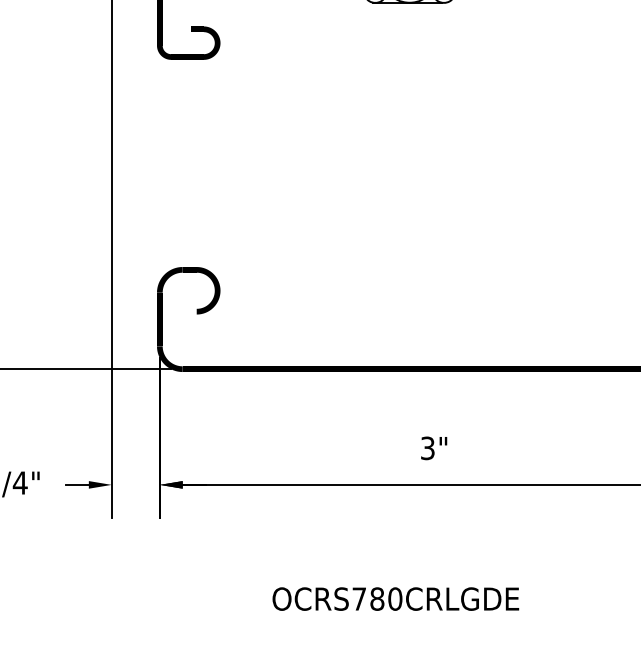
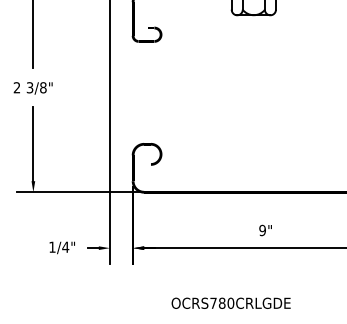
text: (427, 448) -> (262, 230), 3" -> 9"
text: (394, 597) -> (230, 302), moved

